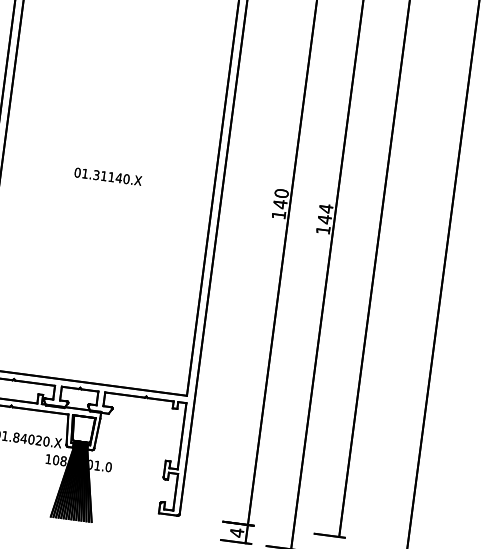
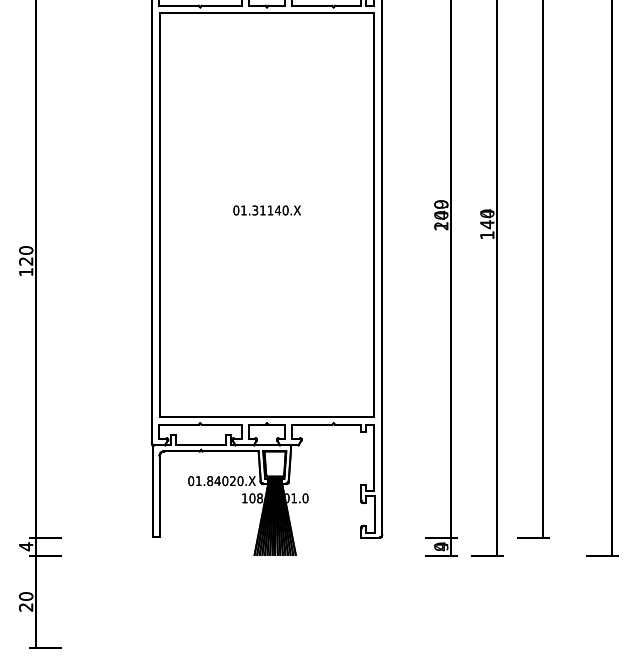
text: (280, 204) -> (441, 215), 140 -> 209
text: (326, 208) -> (487, 213), 144 -> 140
text: (237, 532) -> (441, 546), 4 -> 9

